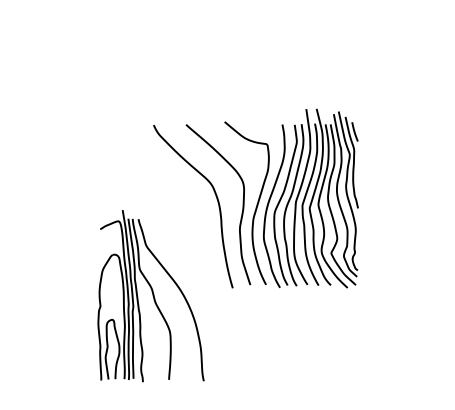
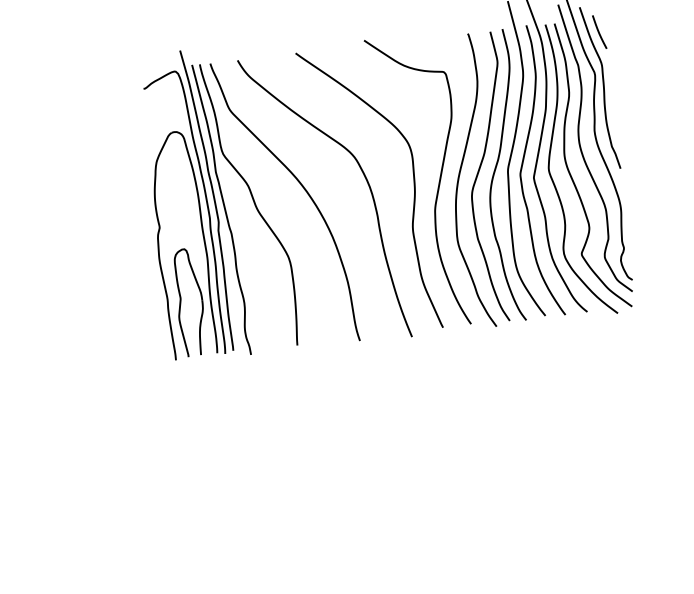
part: (150, 296) -> (247, 199), moved

